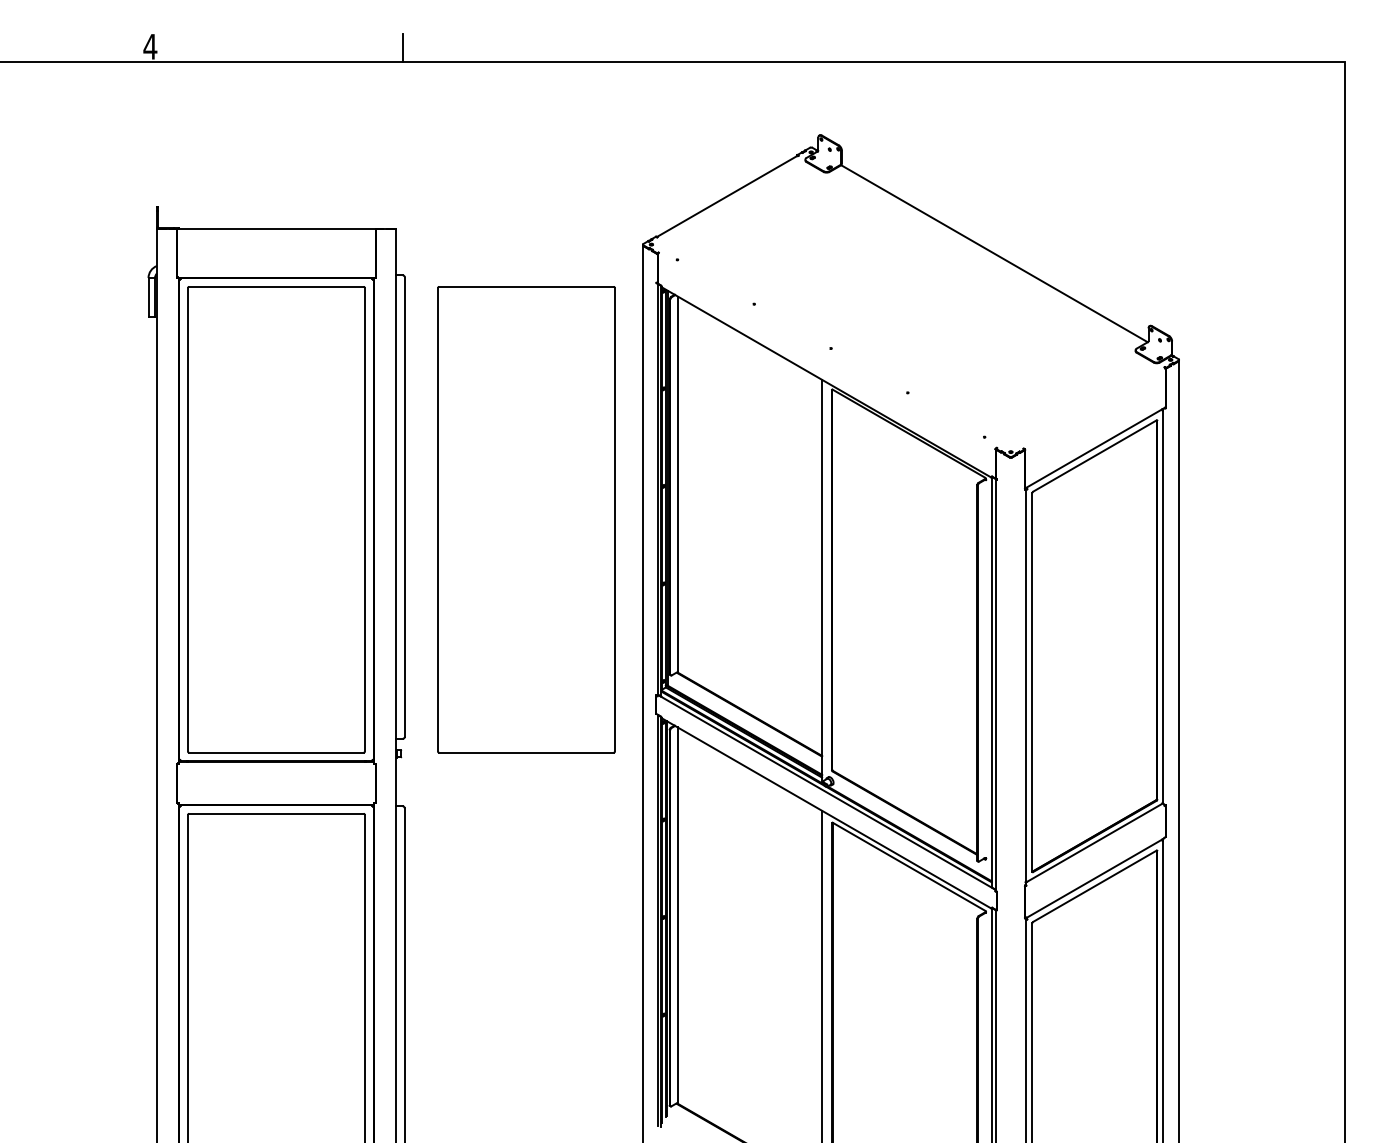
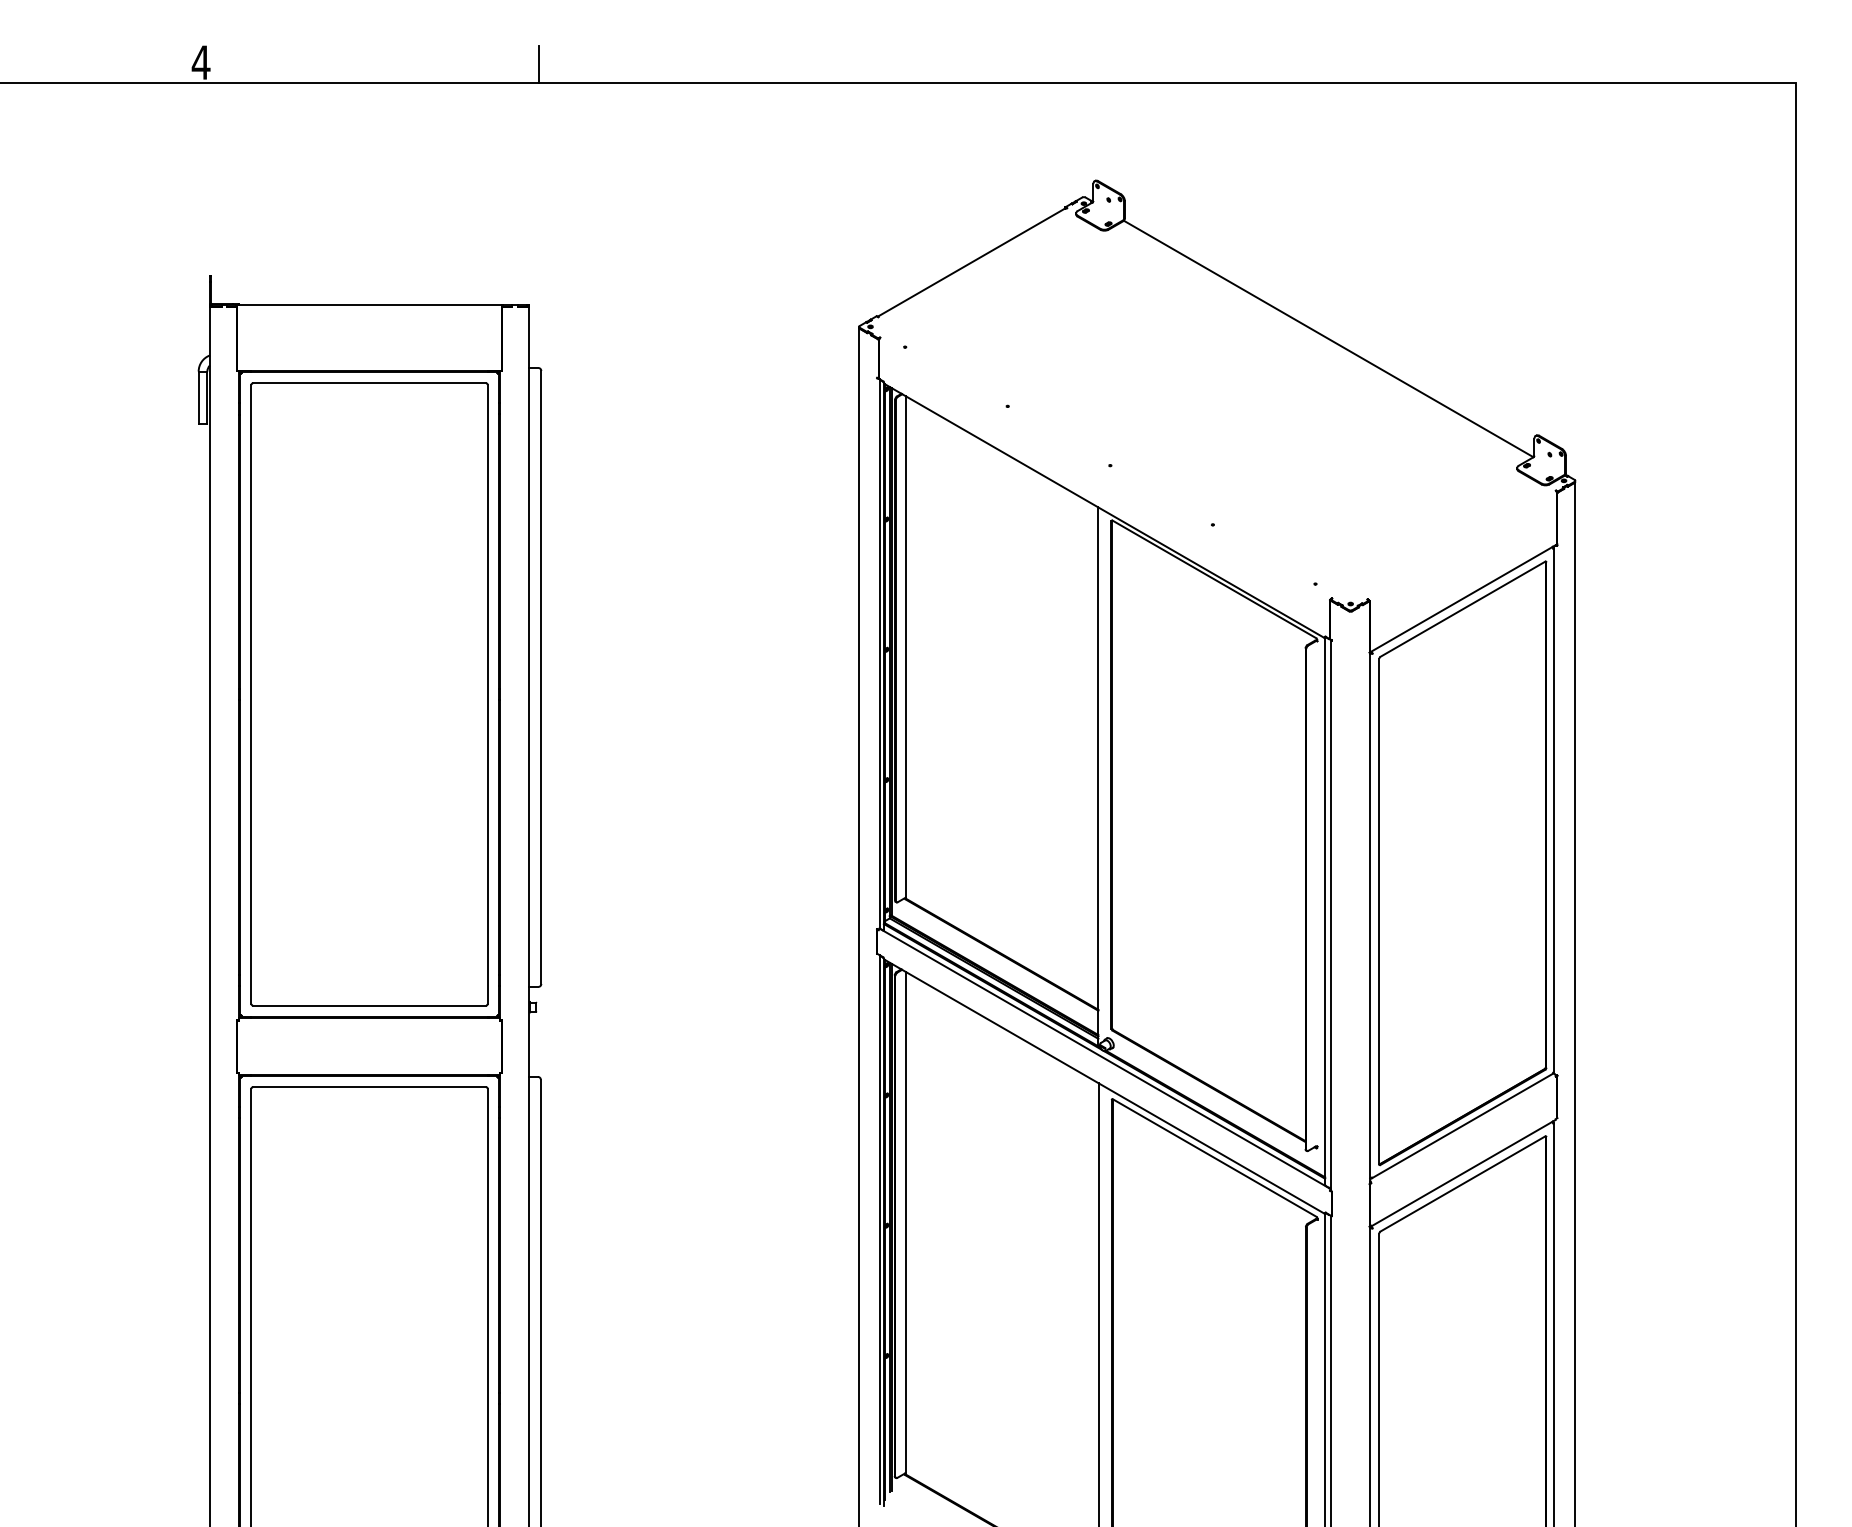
part: (526, 519) -> (703, 694), removed

